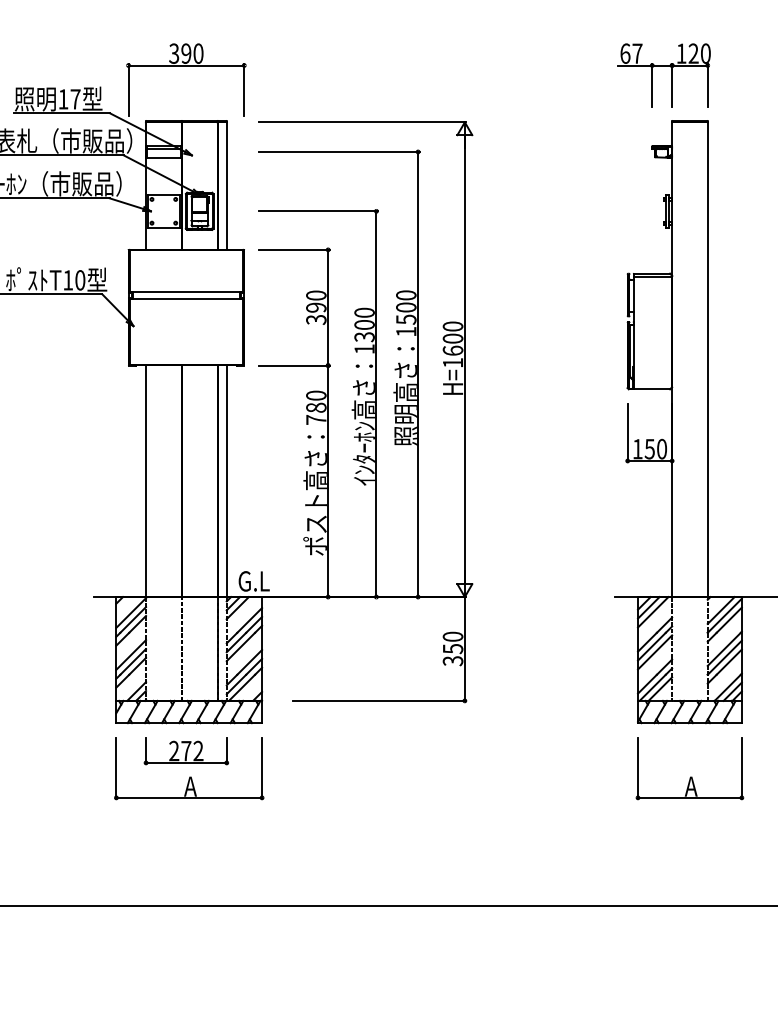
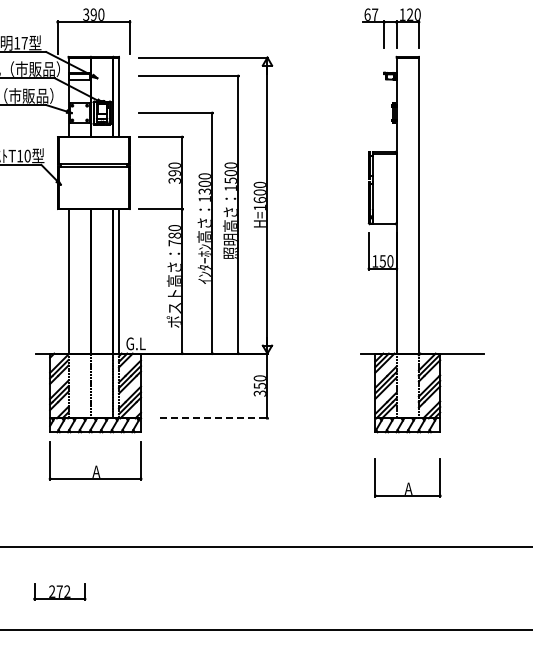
line: (379, 701) -> (214, 418), solid -> dashed
part: (185, 750) -> (59, 591), moved
part: (689, 768) -> (407, 477), moved

